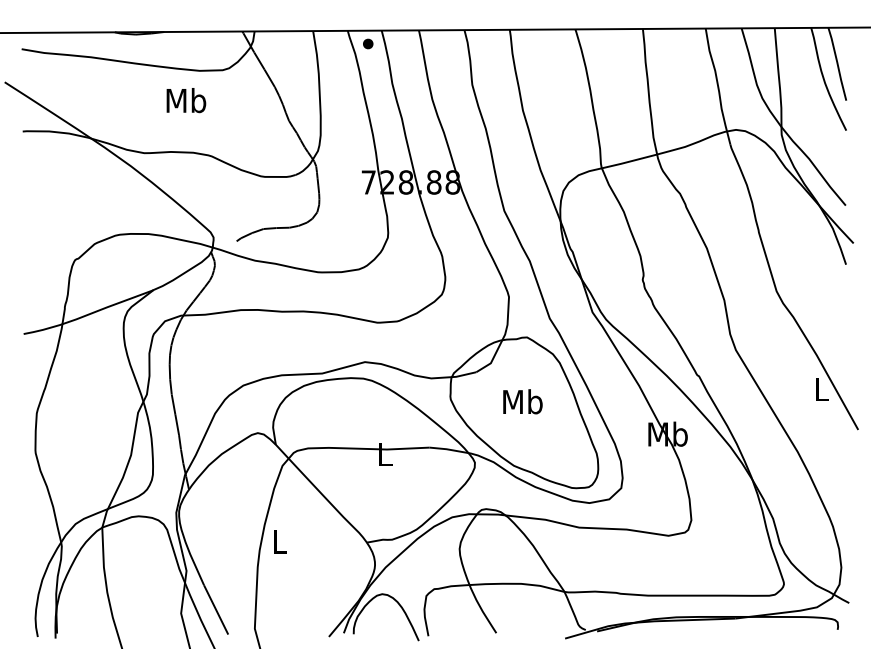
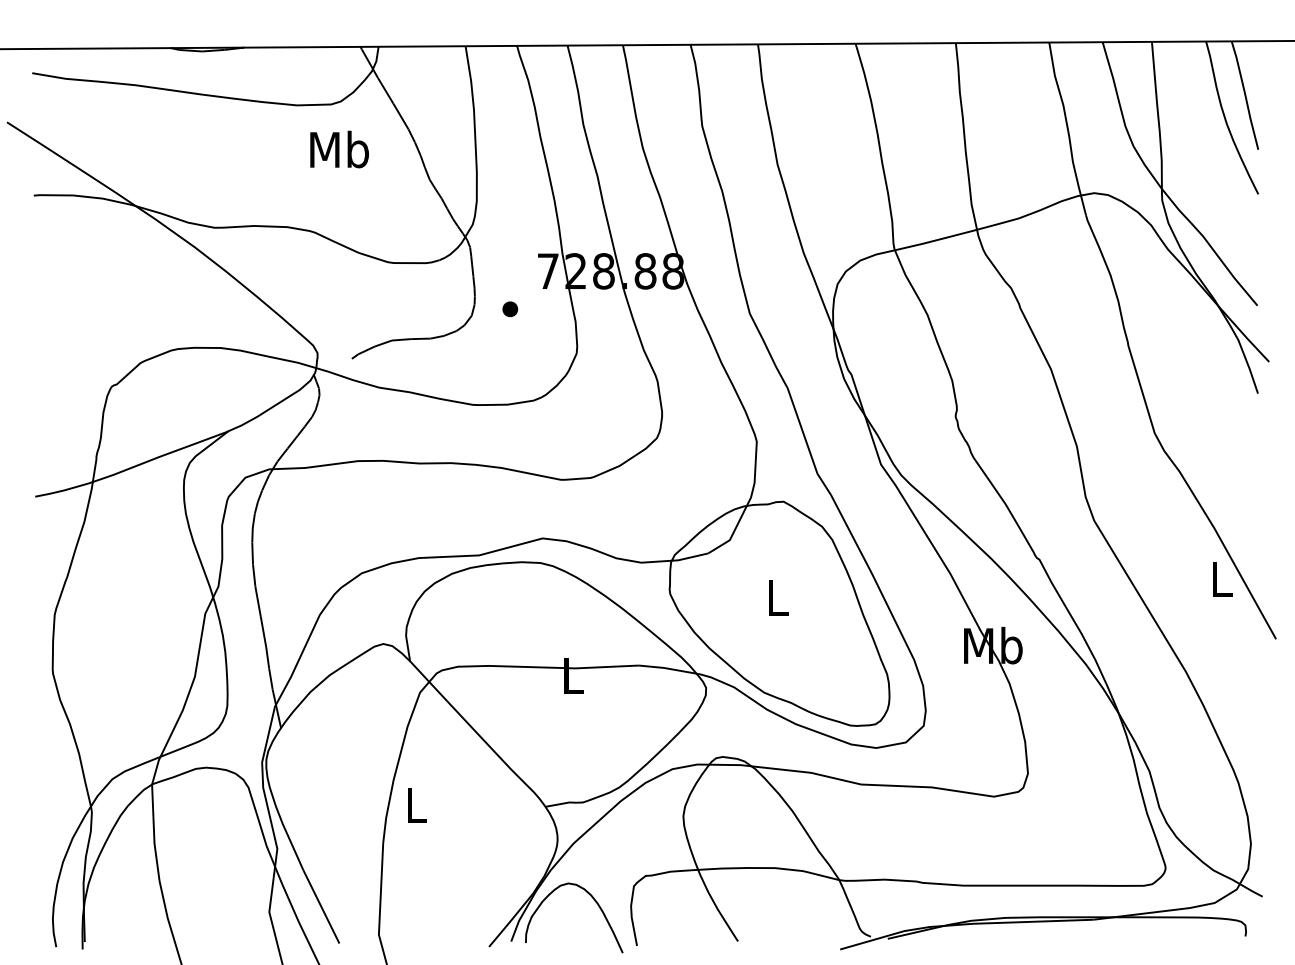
part: (368, 43) -> (510, 308), moved
text: (186, 100) -> (339, 149), moved
text: (522, 401) -> (776, 596), Mb -> L

